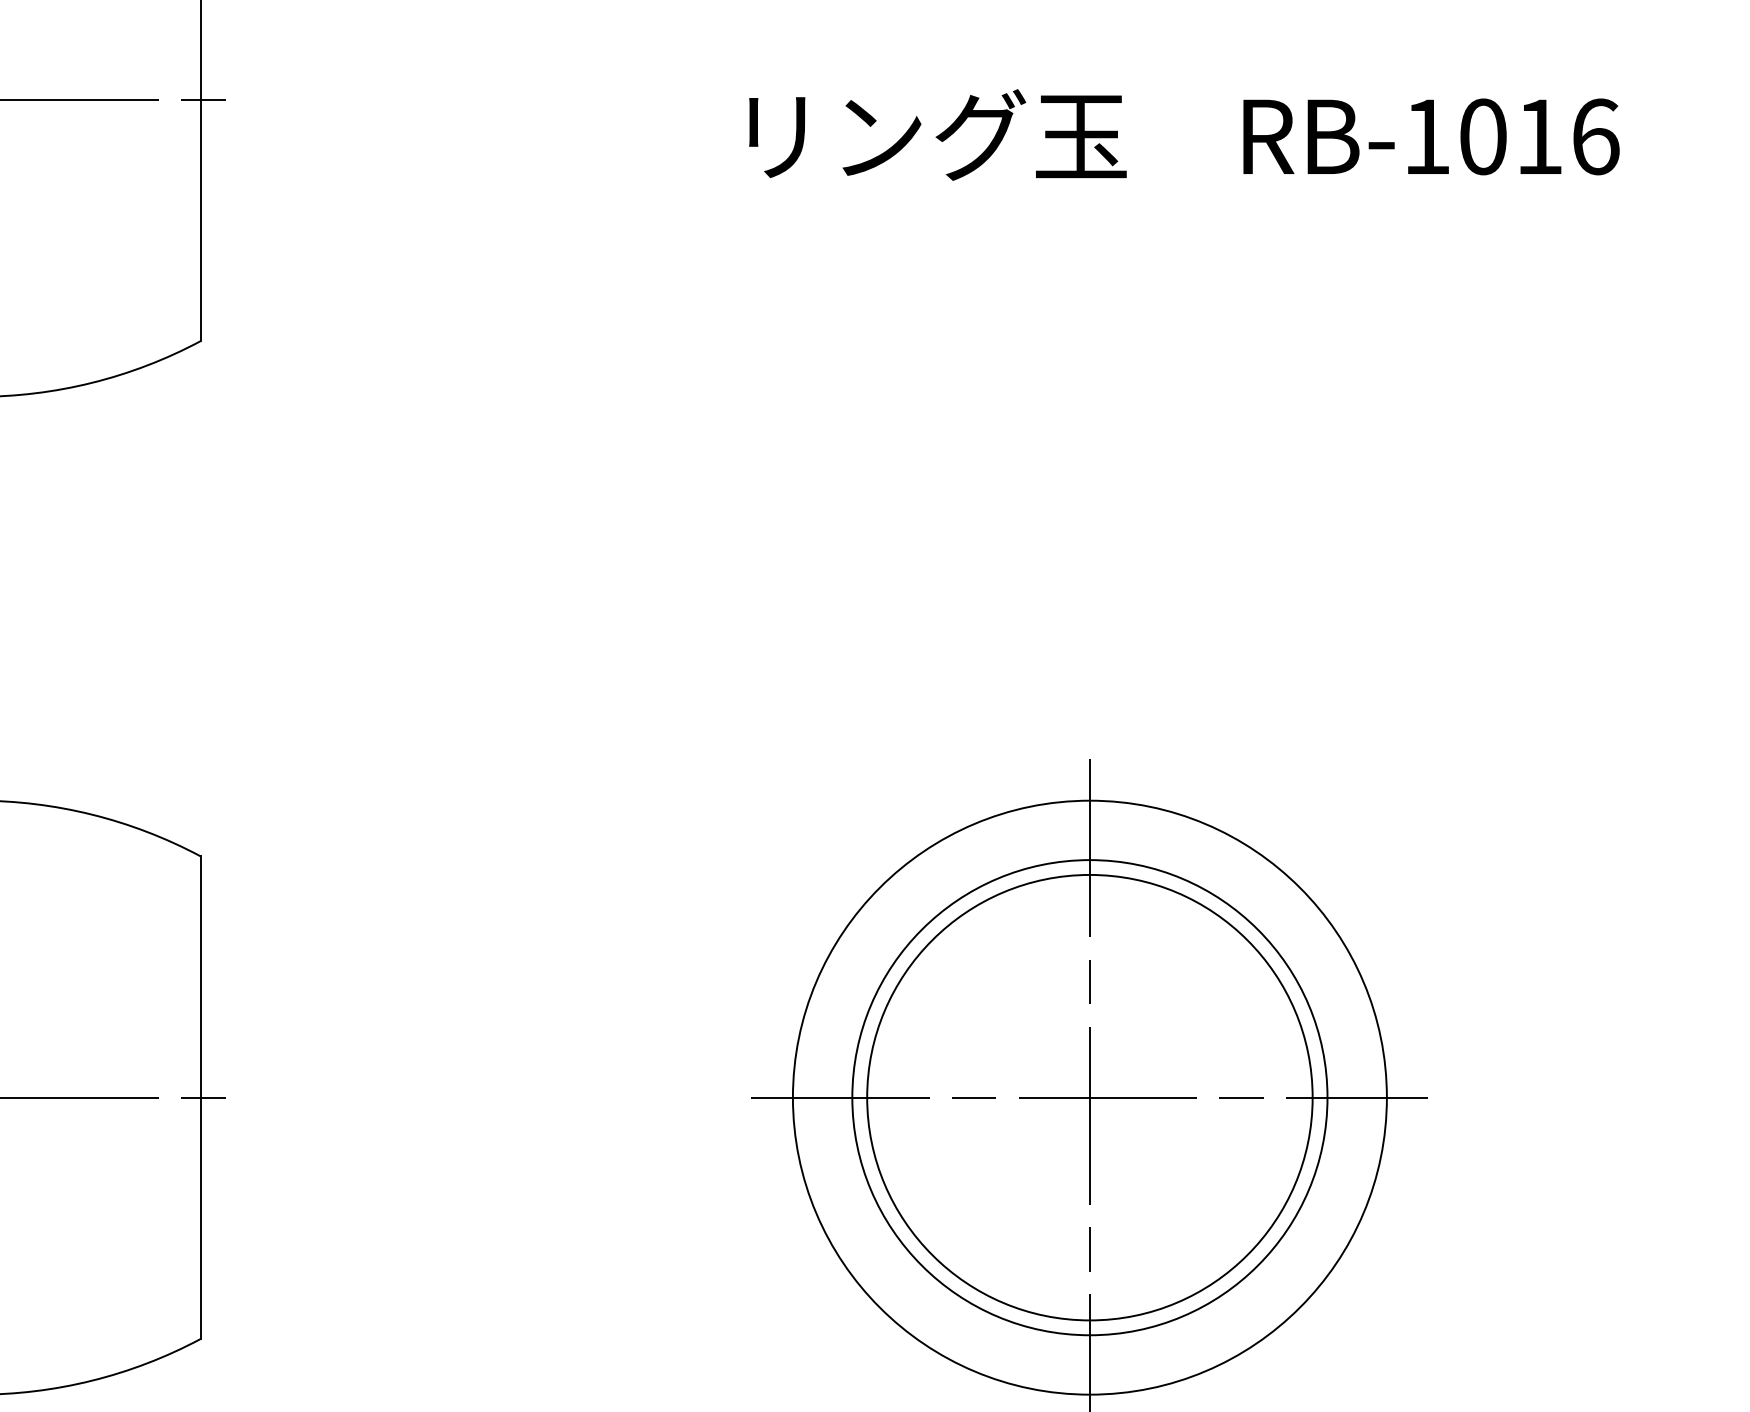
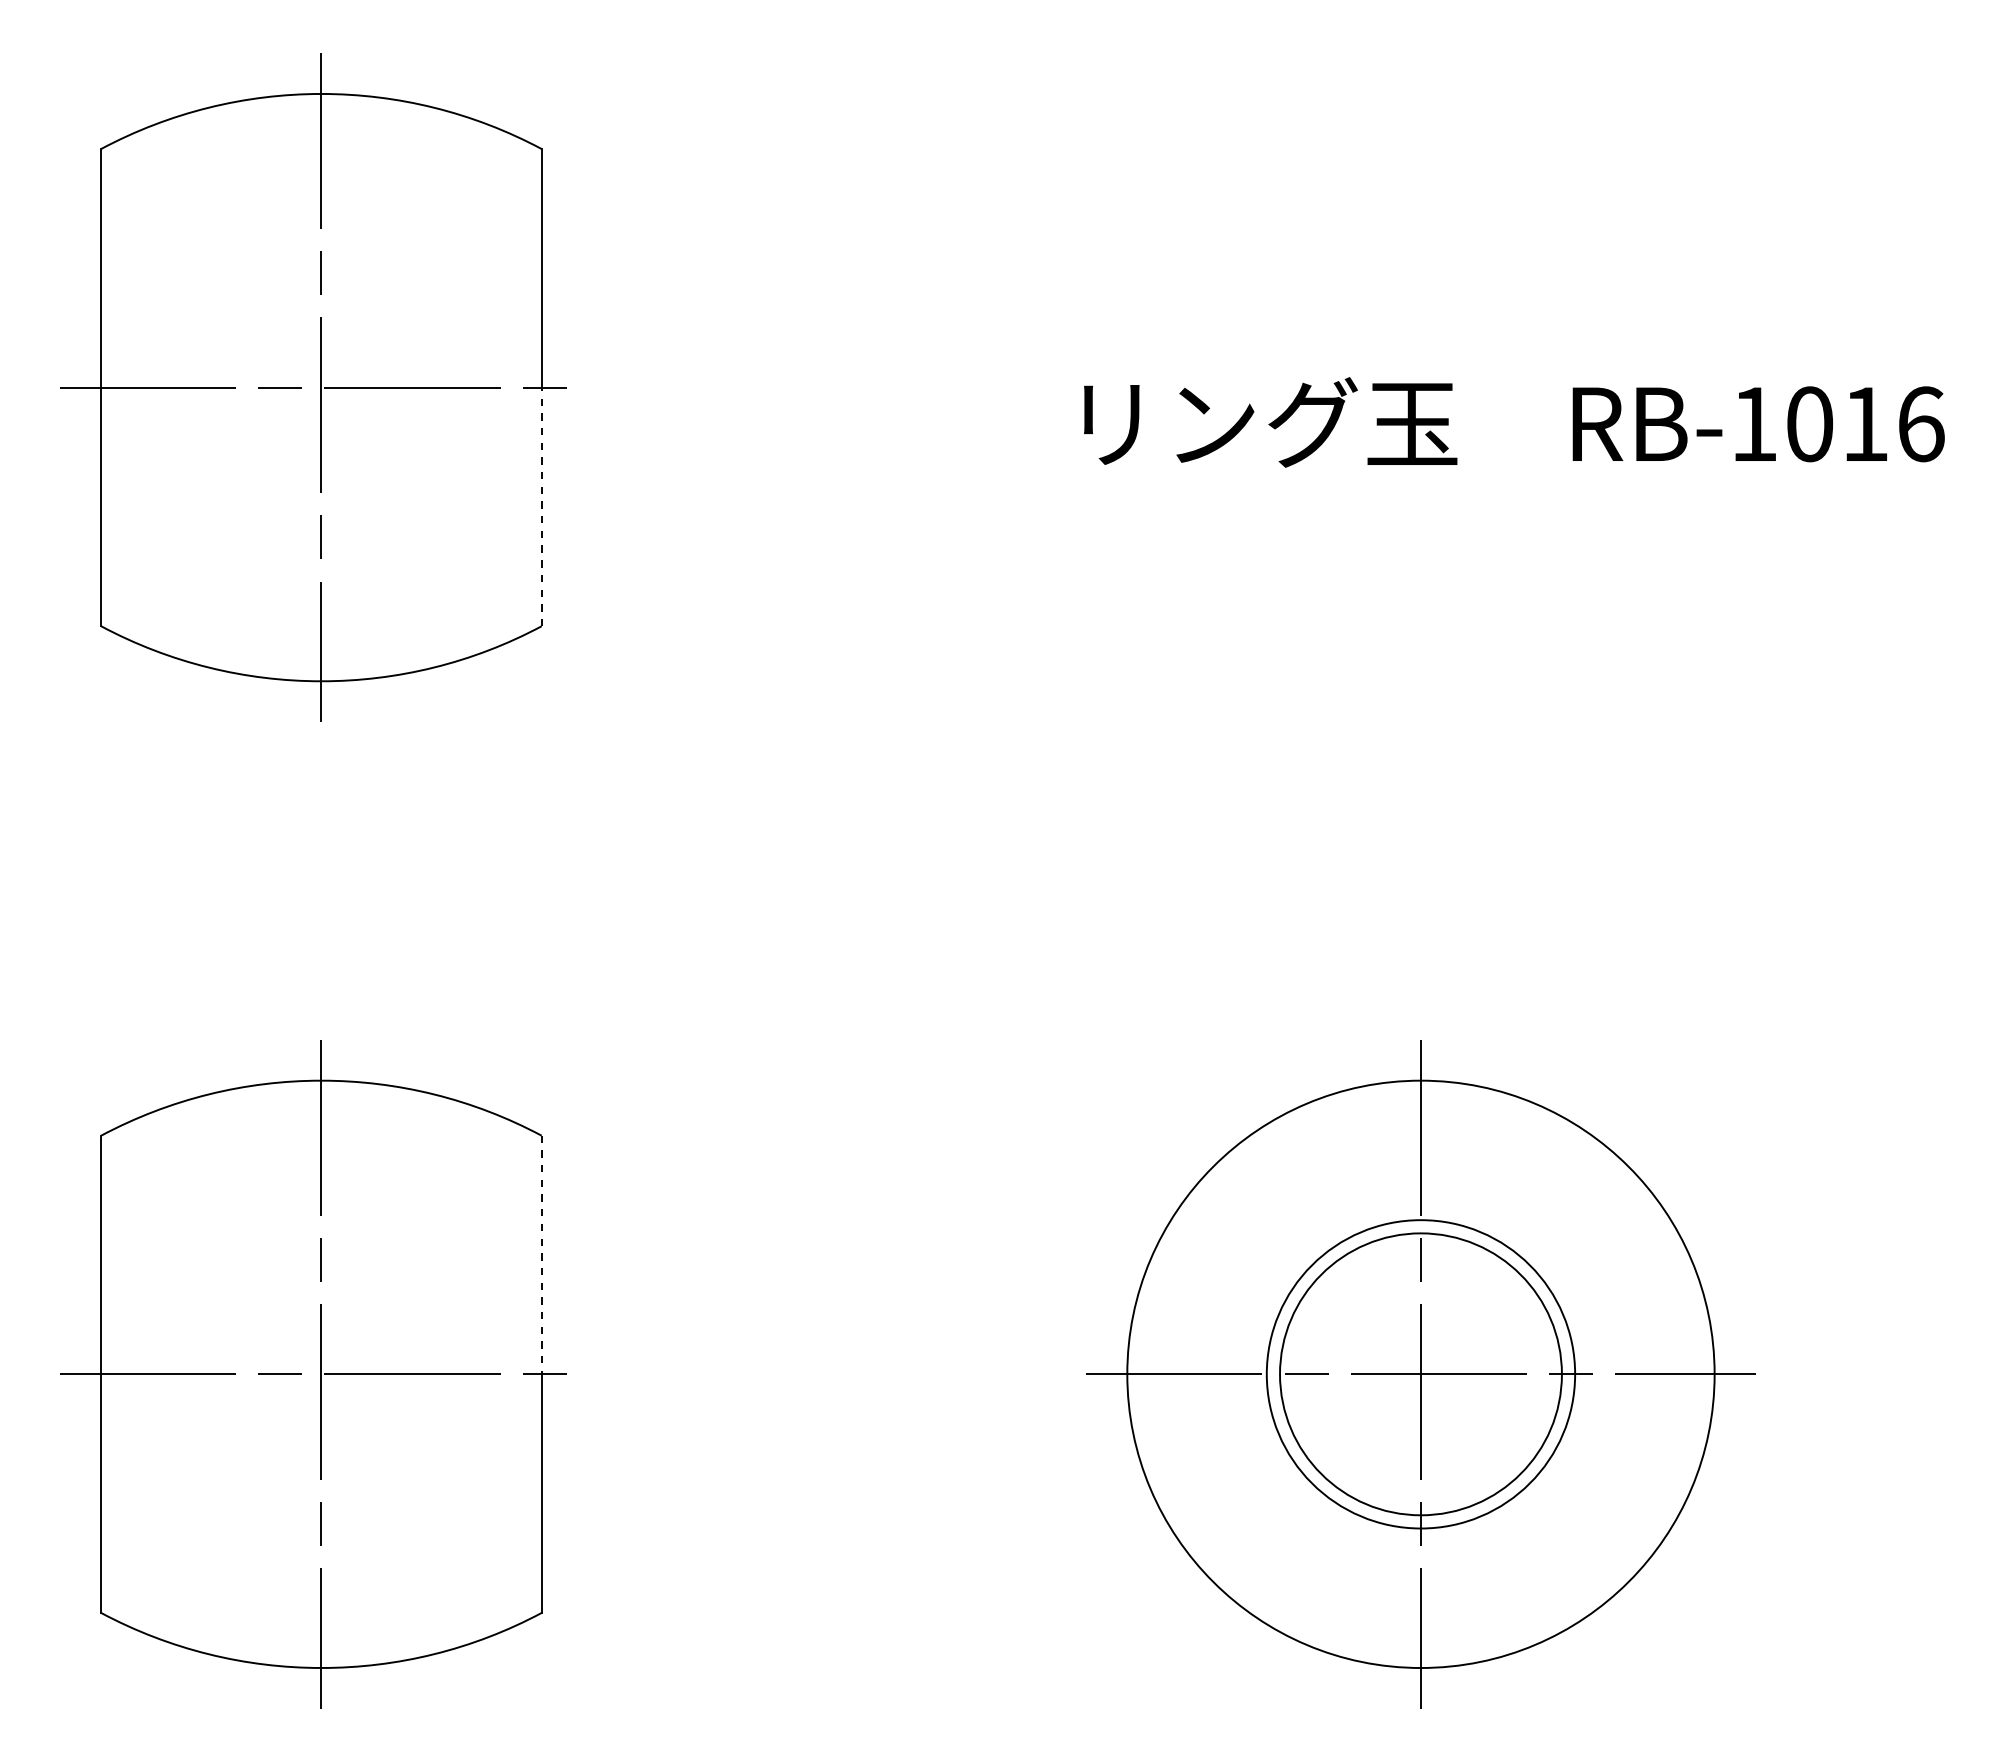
line: (200, 220) -> (541, 506), solid -> dashed
line: (200, 977) -> (541, 1255), solid -> dashed
circle: (1089, 1097) -> (1420, 1374), size x0.6
circle: (1089, 1097) -> (1420, 1374), size x0.7

